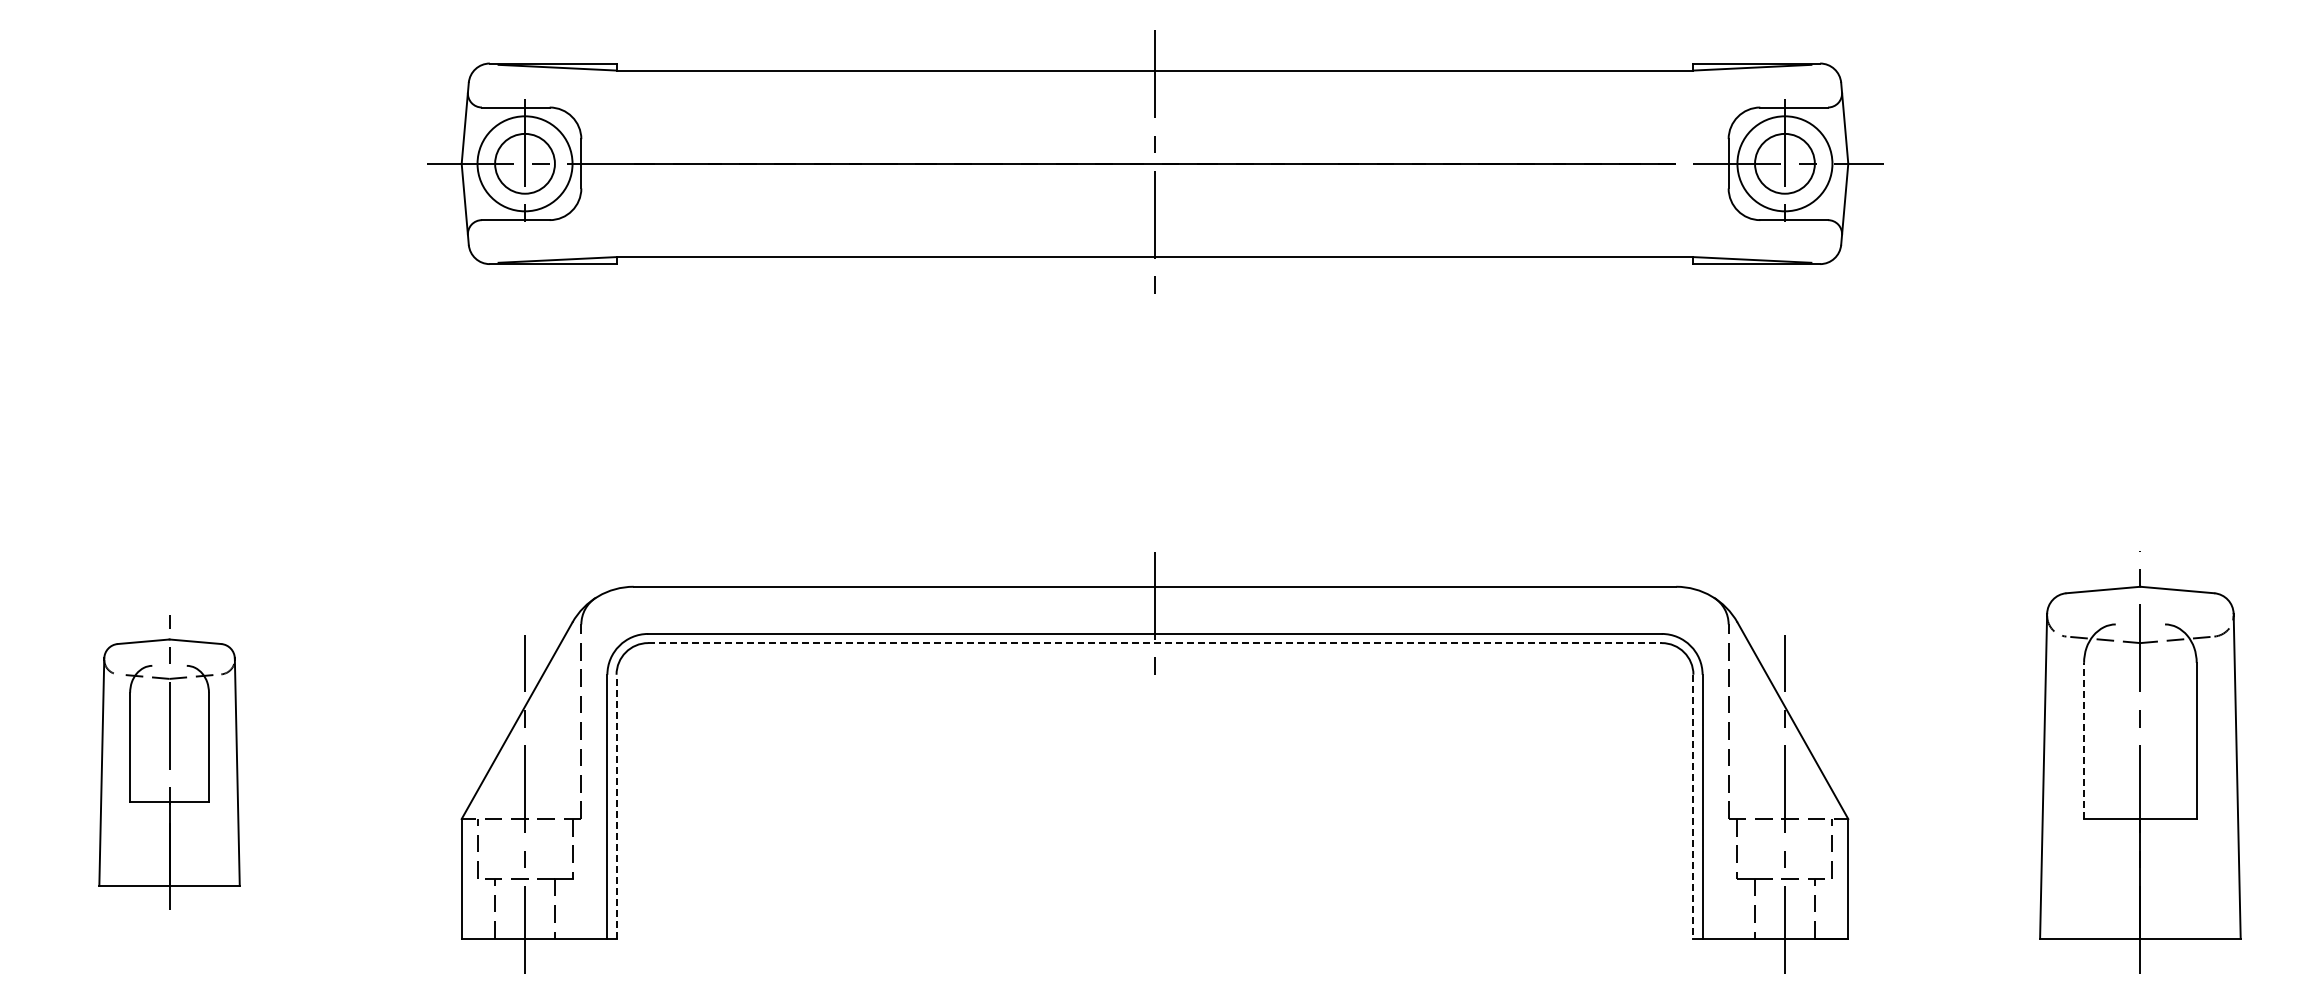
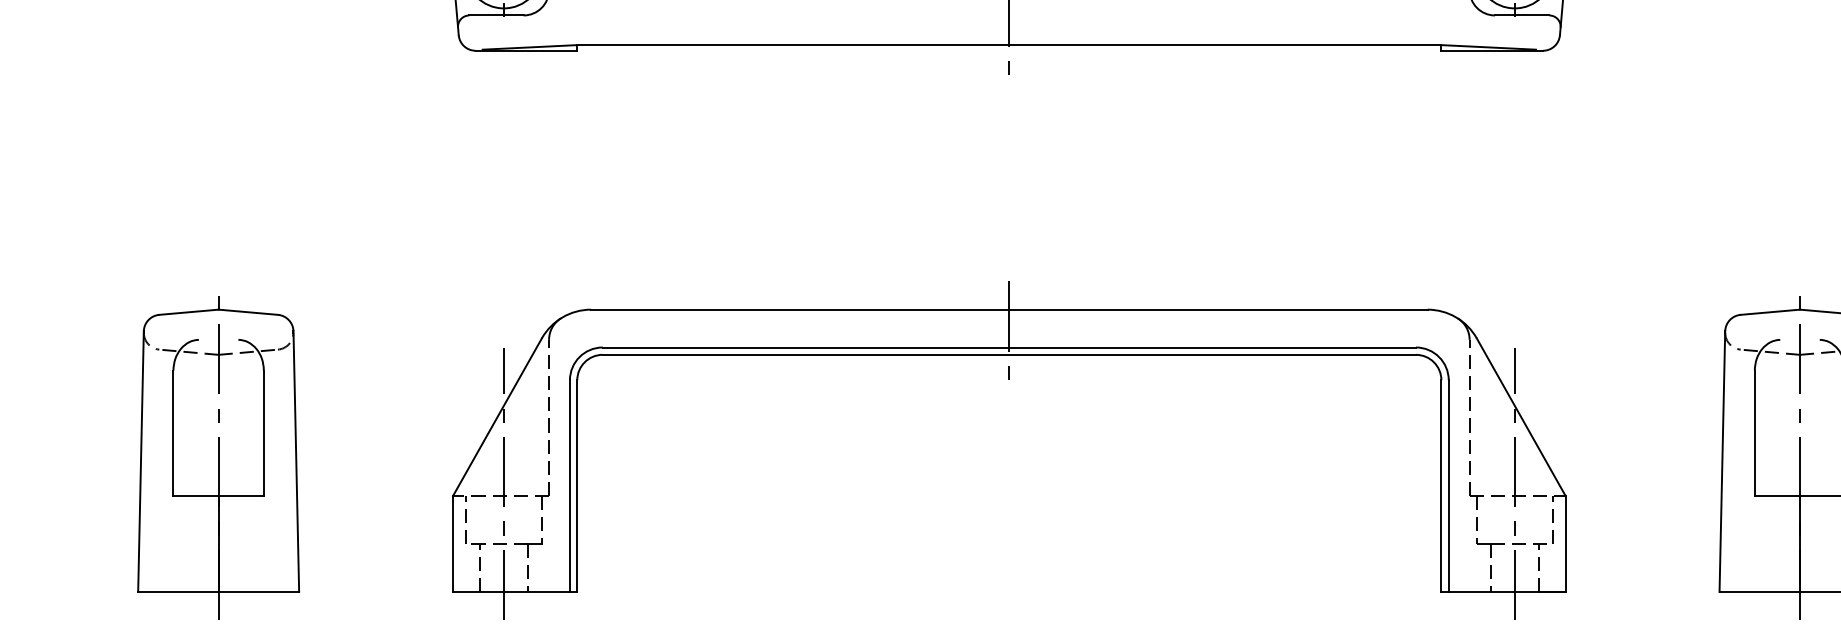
line: (1155, 643) -> (1009, 355), dashed -> solid
line: (2084, 740) -> (1755, 433), dashed -> solid
part: (169, 762) -> (218, 450), size x1.43
line: (616, 806) -> (577, 485), dashed -> solid
line: (1693, 806) -> (1441, 485), dashed -> solid

